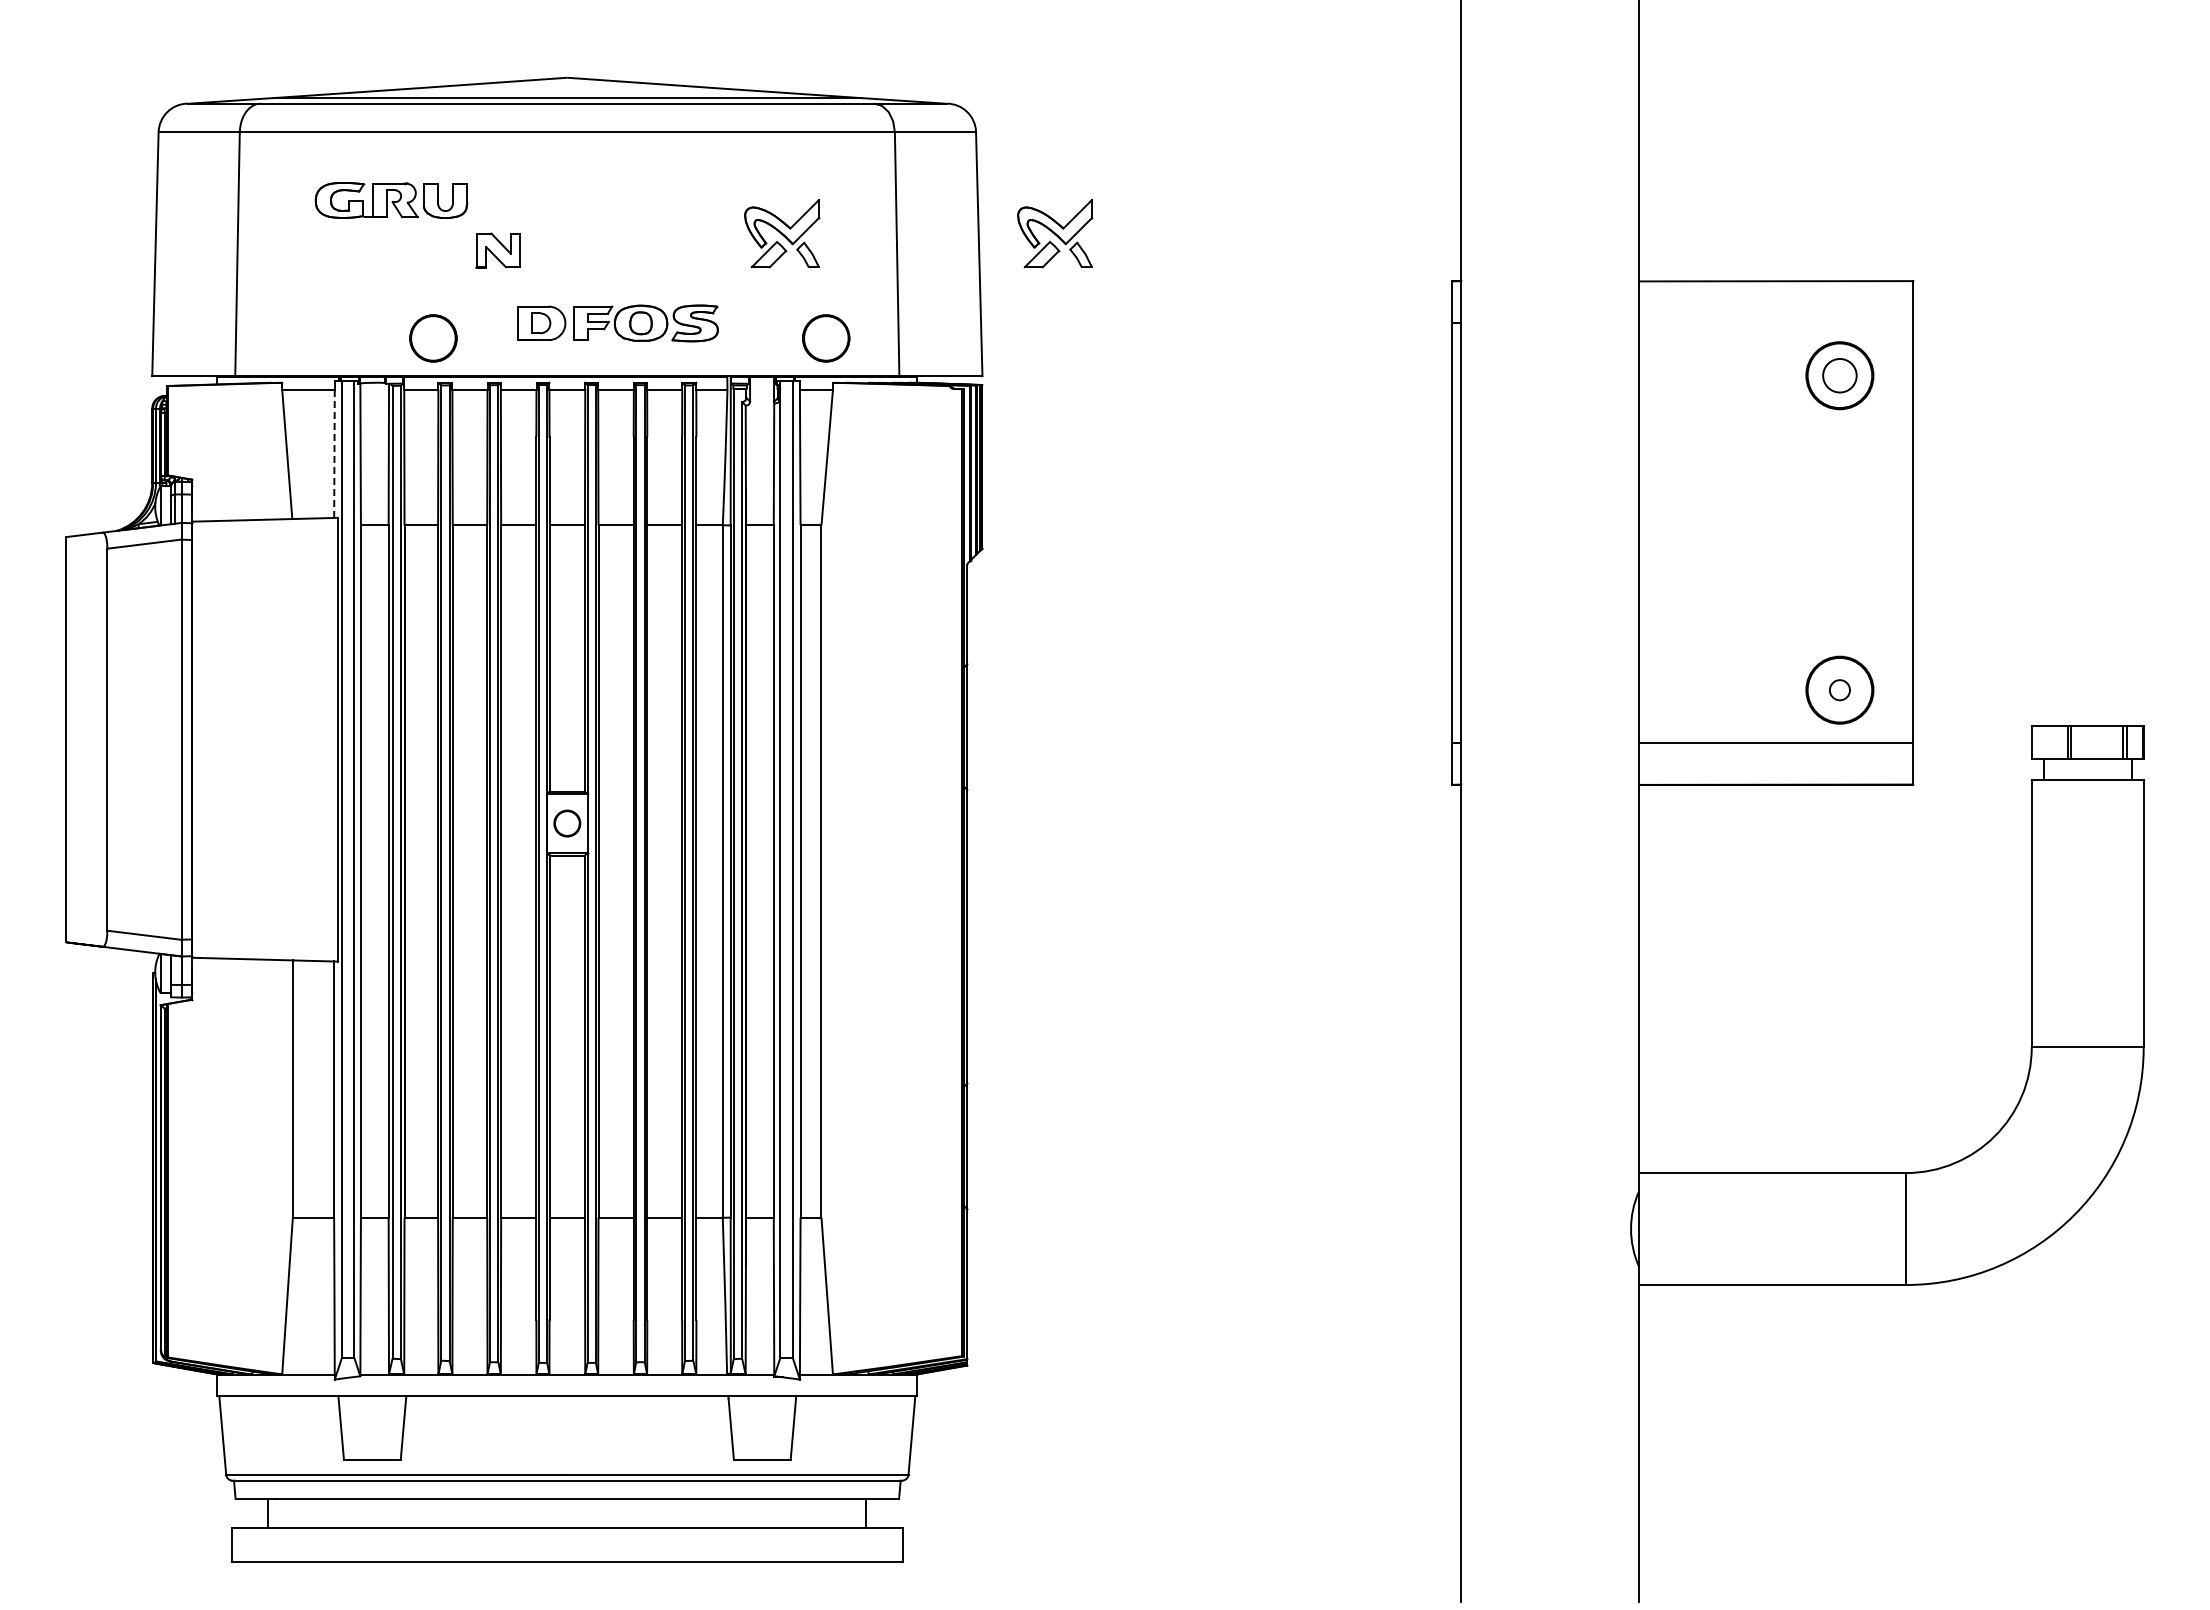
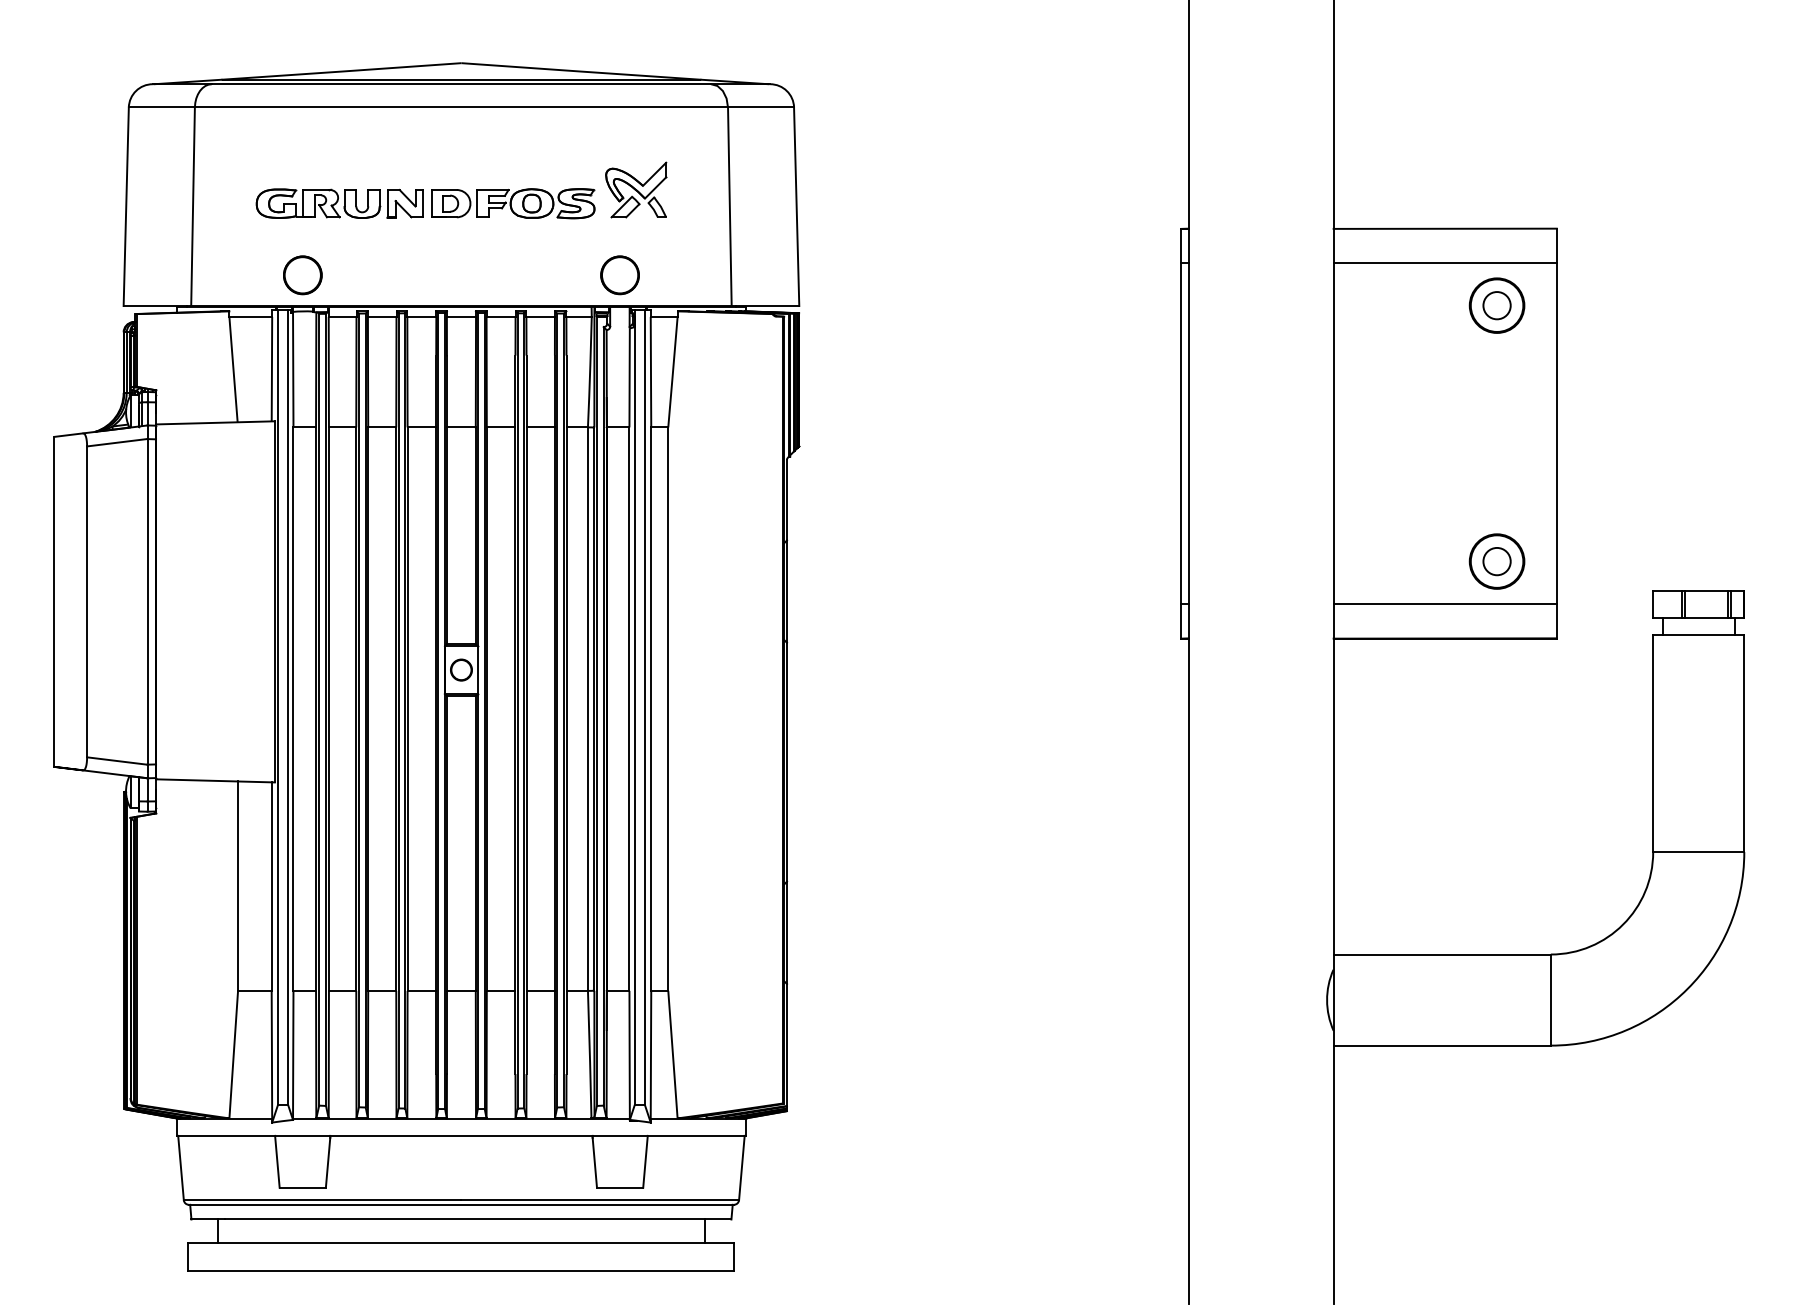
part: (391, 200) -> (318, 203), moved
part: (1055, 233) -> (858, 189), removed
part: (617, 323) -> (512, 203), moved
line: (1776, 323) -> (1445, 263), added
circle: (433, 338) -> (302, 275), moved
circle: (826, 338) -> (620, 275), moved
line: (334, 452) -> (271, 368), dashed -> solid
circle: (1839, 690) -> (1496, 561), size x1.67

